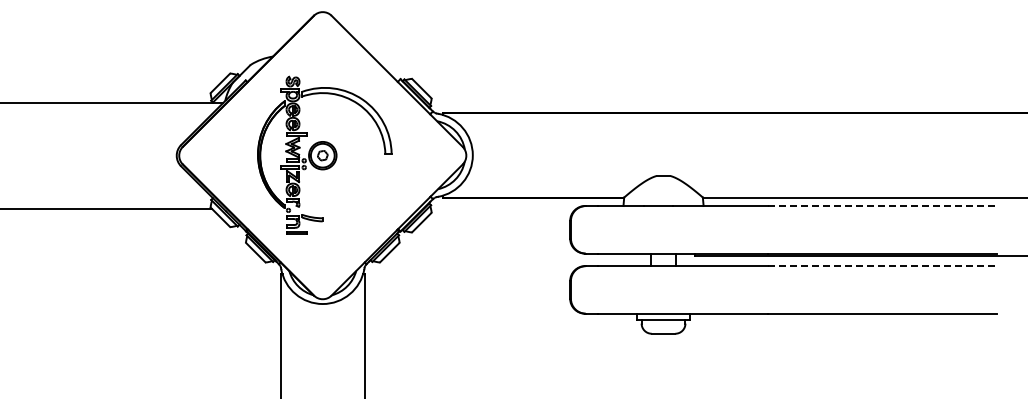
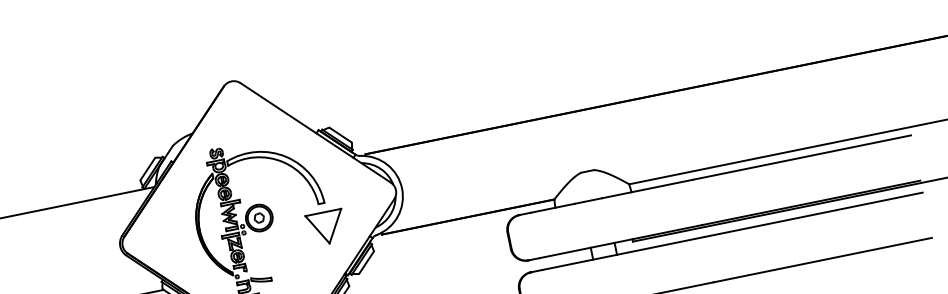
part: (388, 179) -> (326, 228), added
line: (883, 206) -> (802, 157), dashed -> solid
line: (883, 266) -> (814, 214), dashed -> solid

